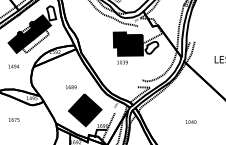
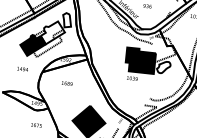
fill: (38, 27) -> (52, 33), removed
text: (71, 87) -> (67, 83), moved
text: (14, 119) -> (36, 124), moved

